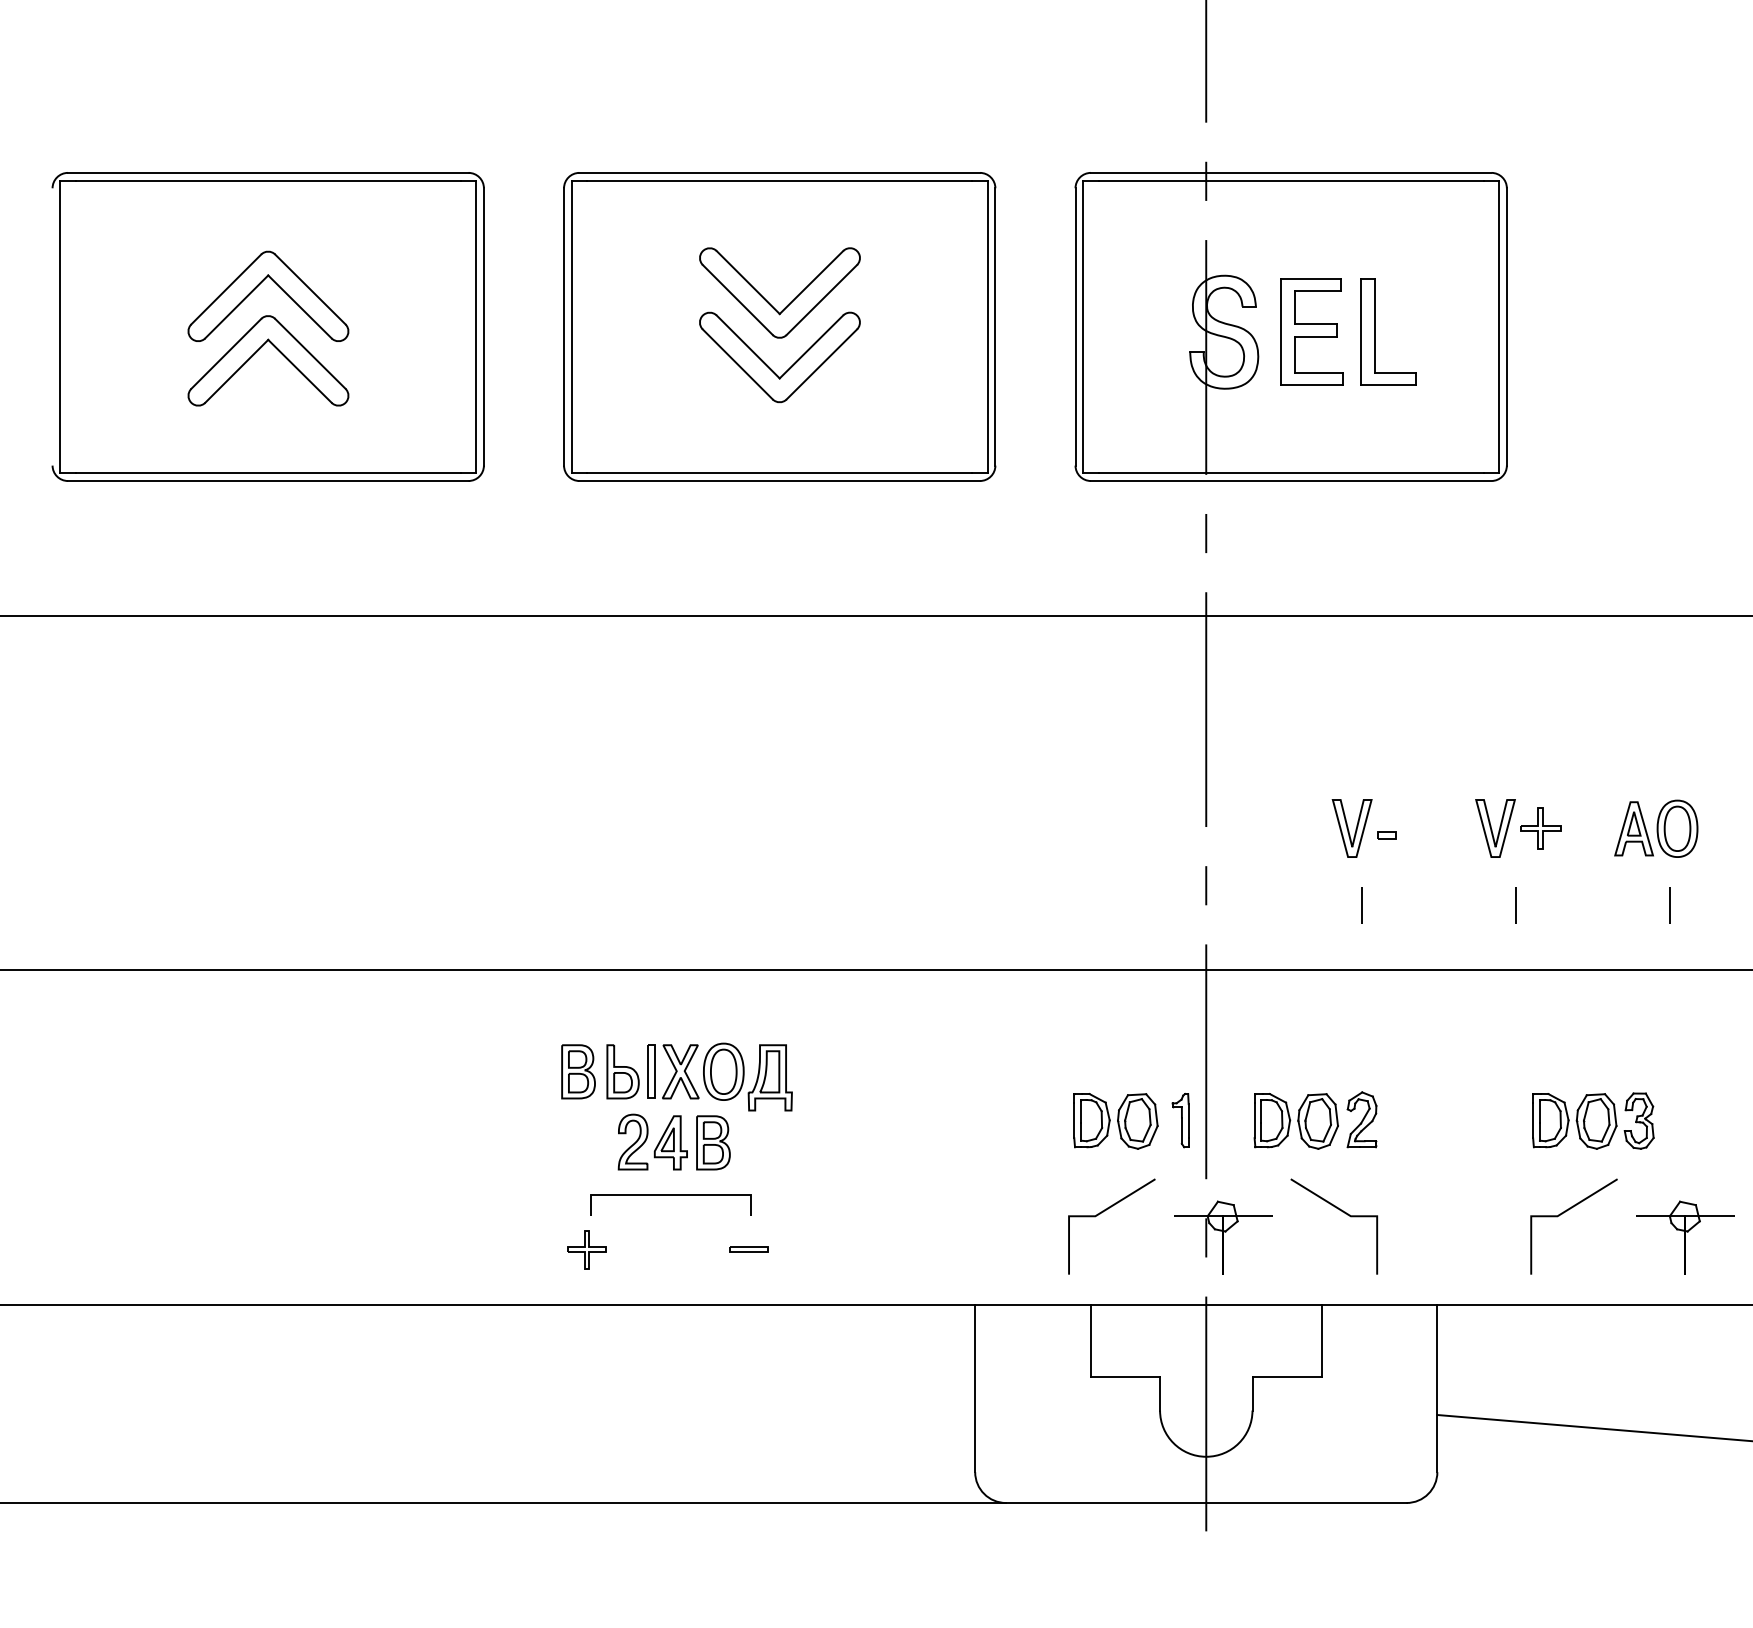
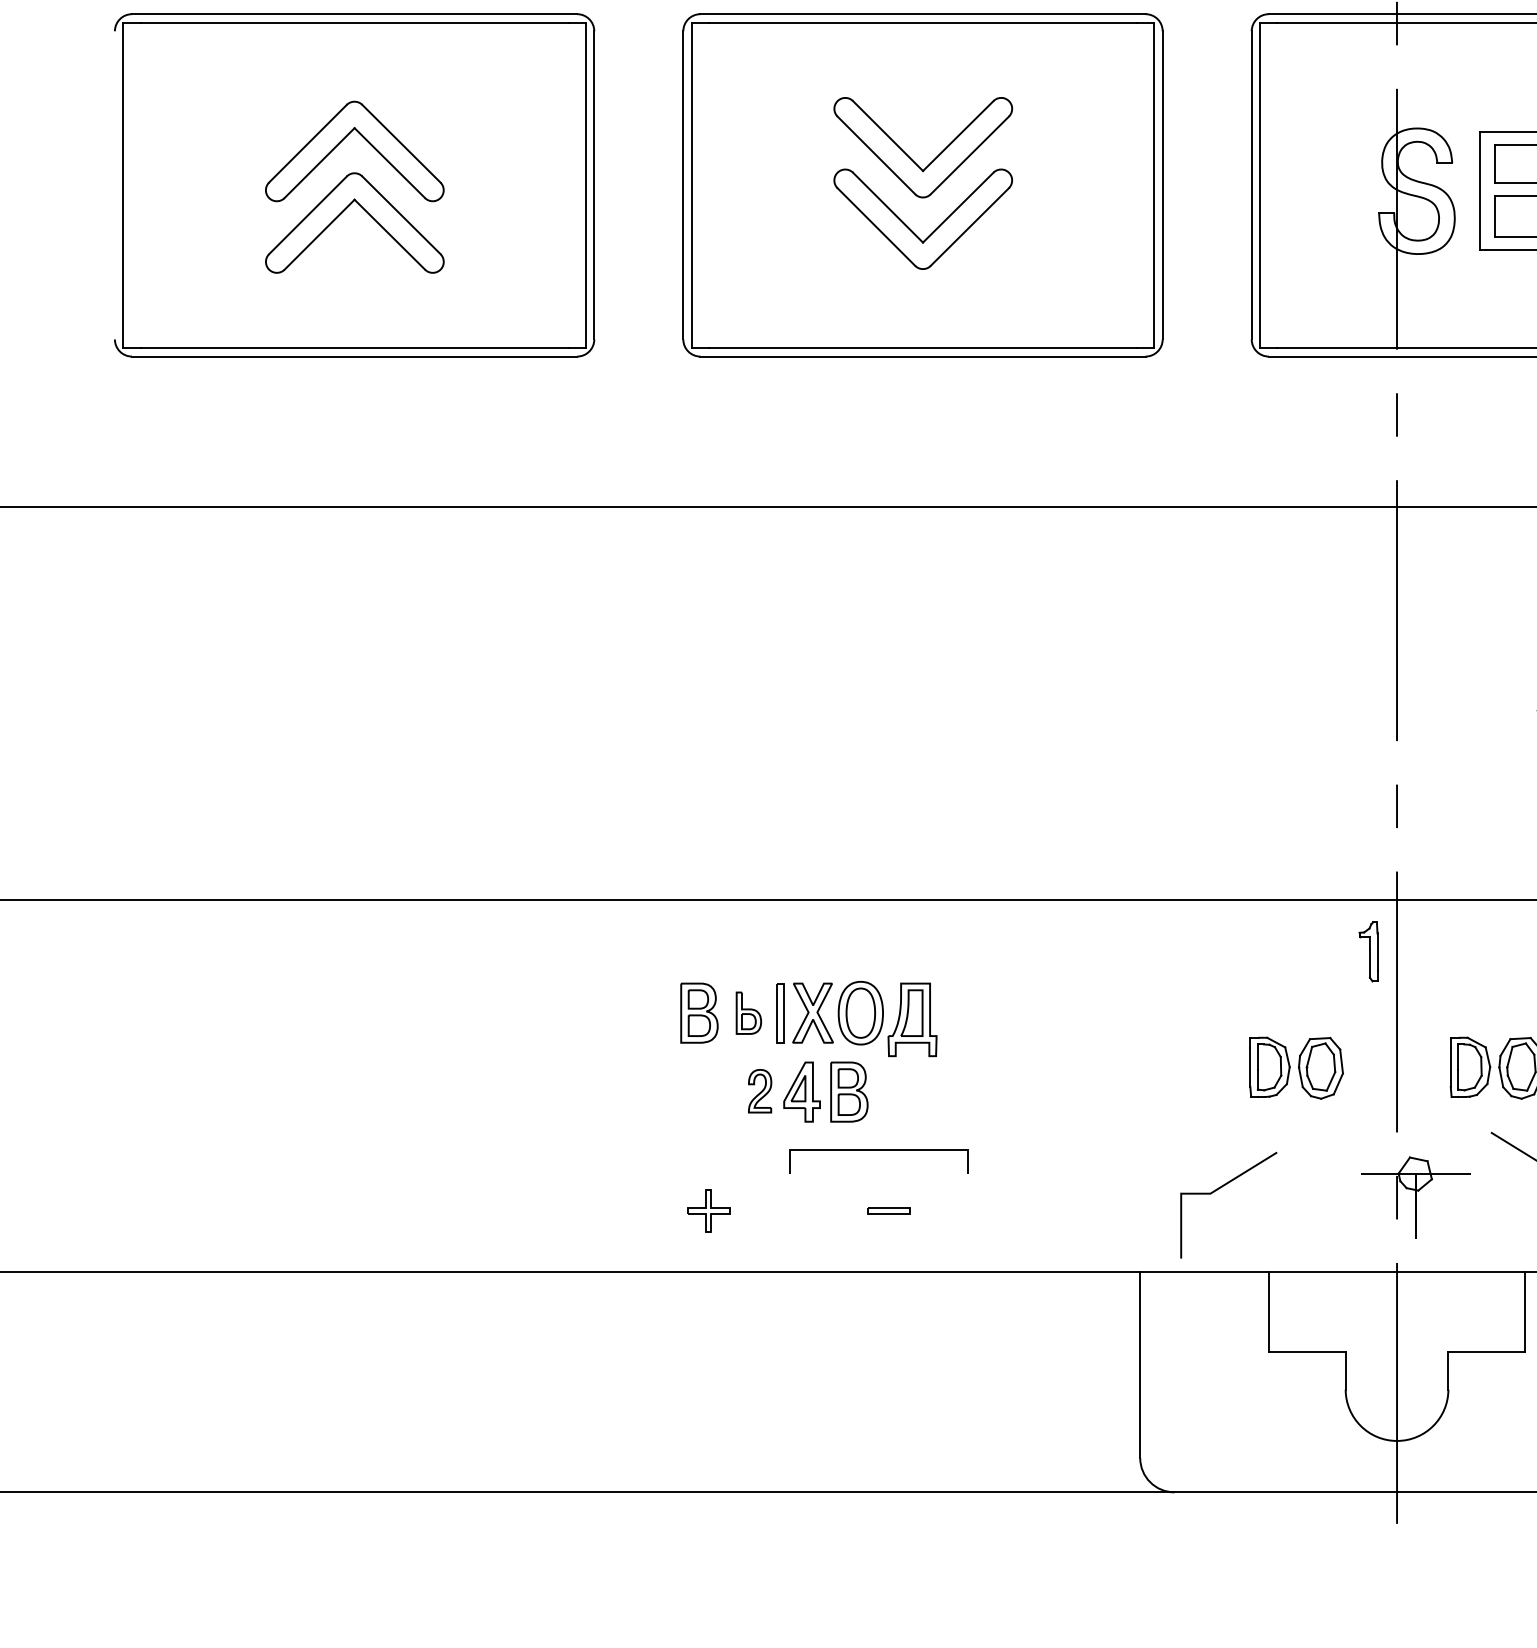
part: (622, 1071) -> (748, 1012), size x0.7
part: (1180, 1120) -> (1368, 951), moved
part: (632, 1141) -> (759, 1090), size x0.7
curve: (670, 1195) -> (878, 1150), moved
curve: (1103, 1212) -> (1219, 1189), moved

